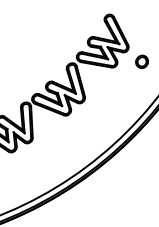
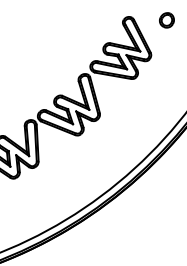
part: (141, 61) -> (166, 20), moved

